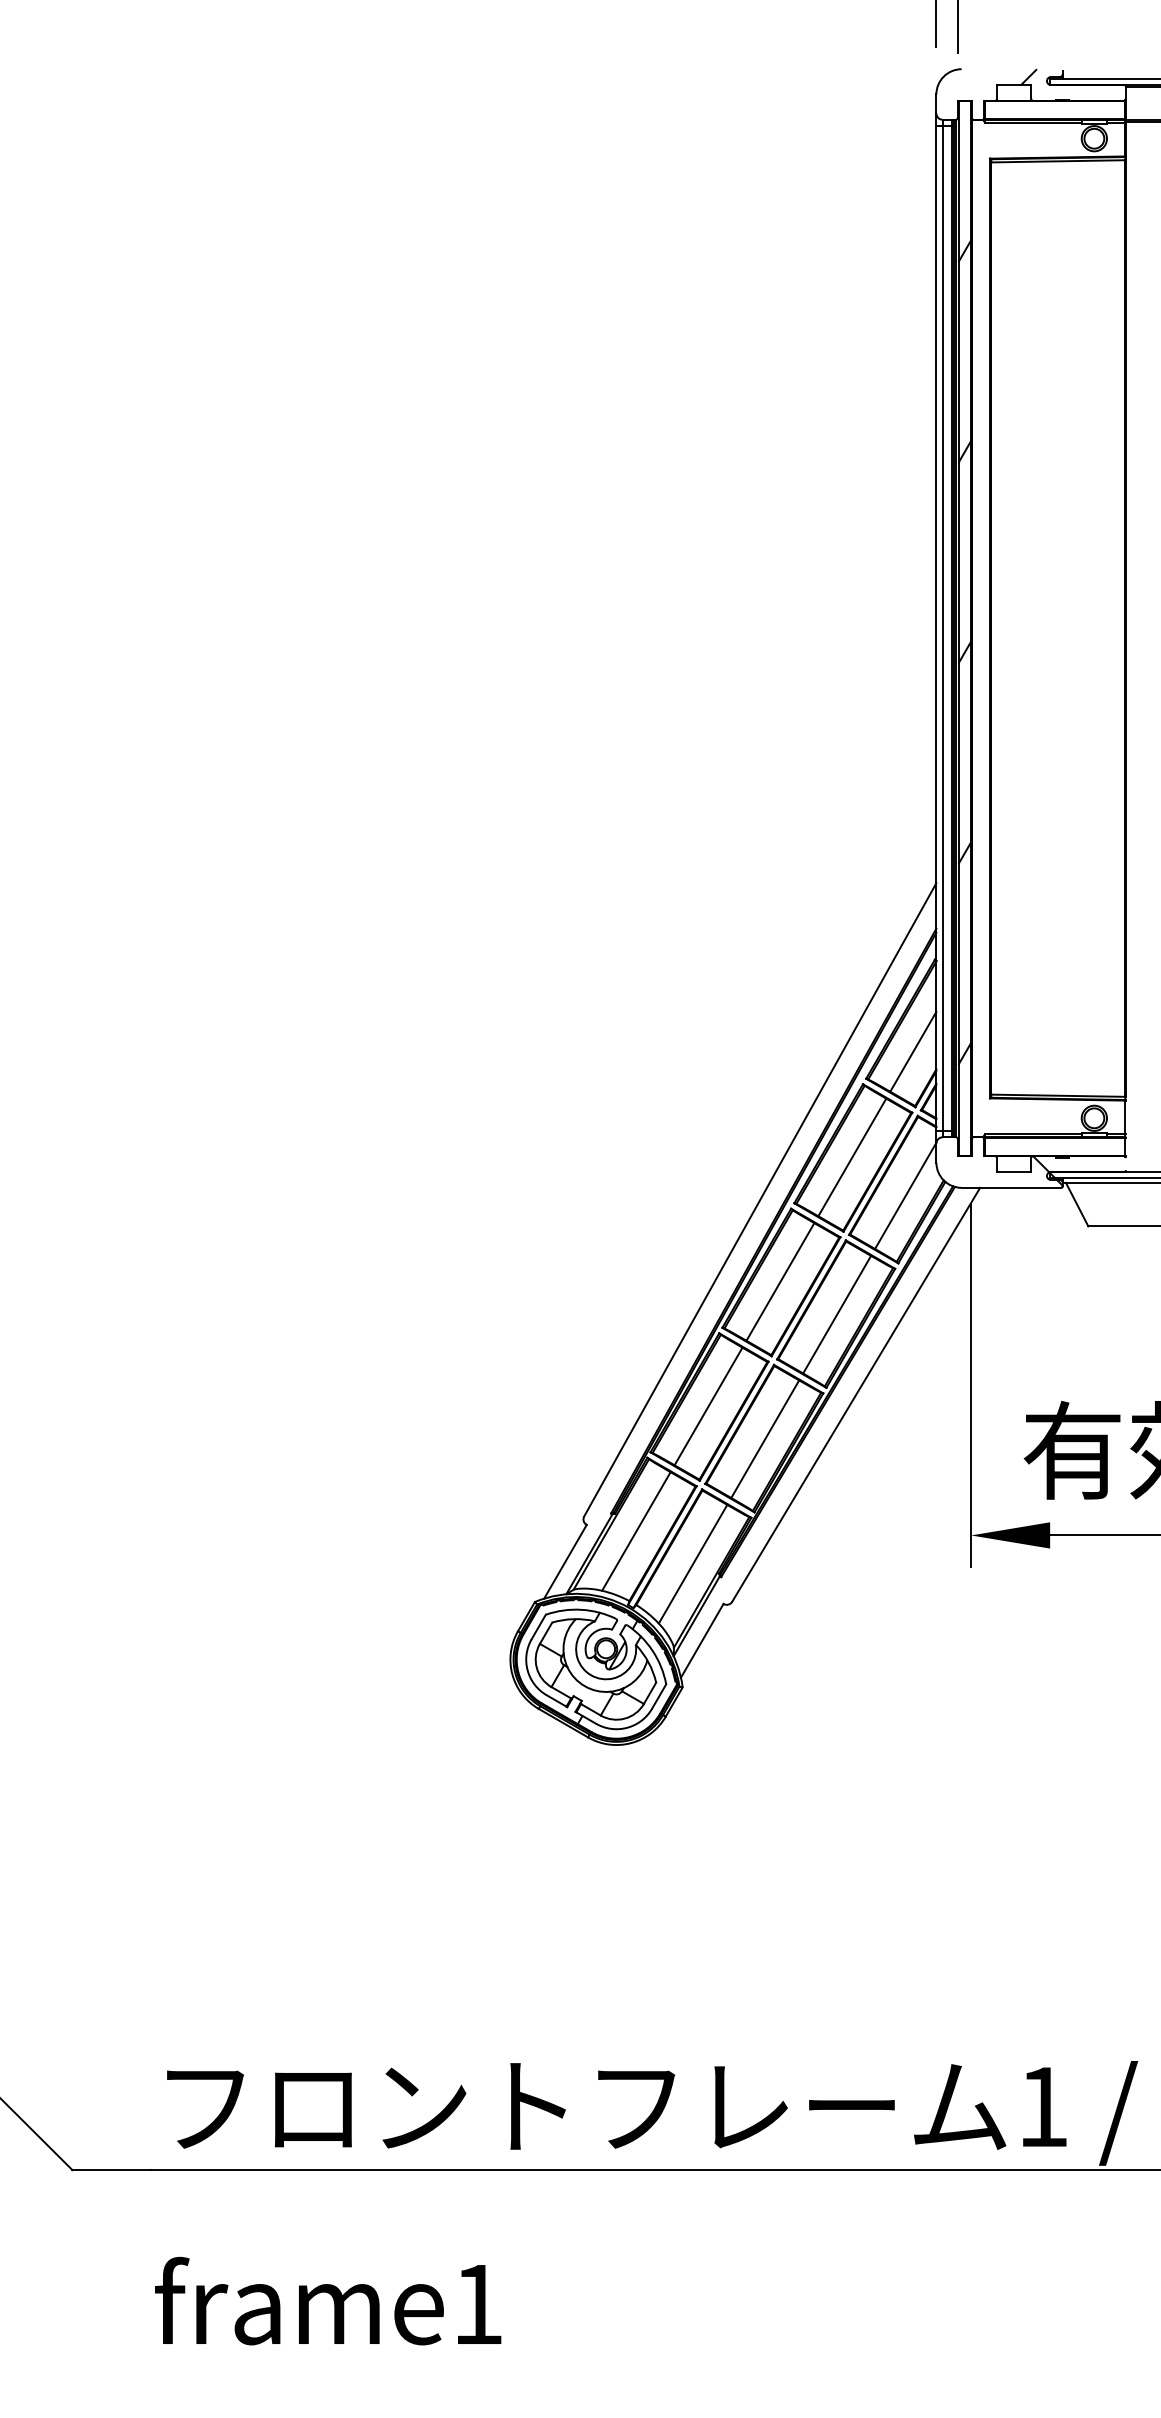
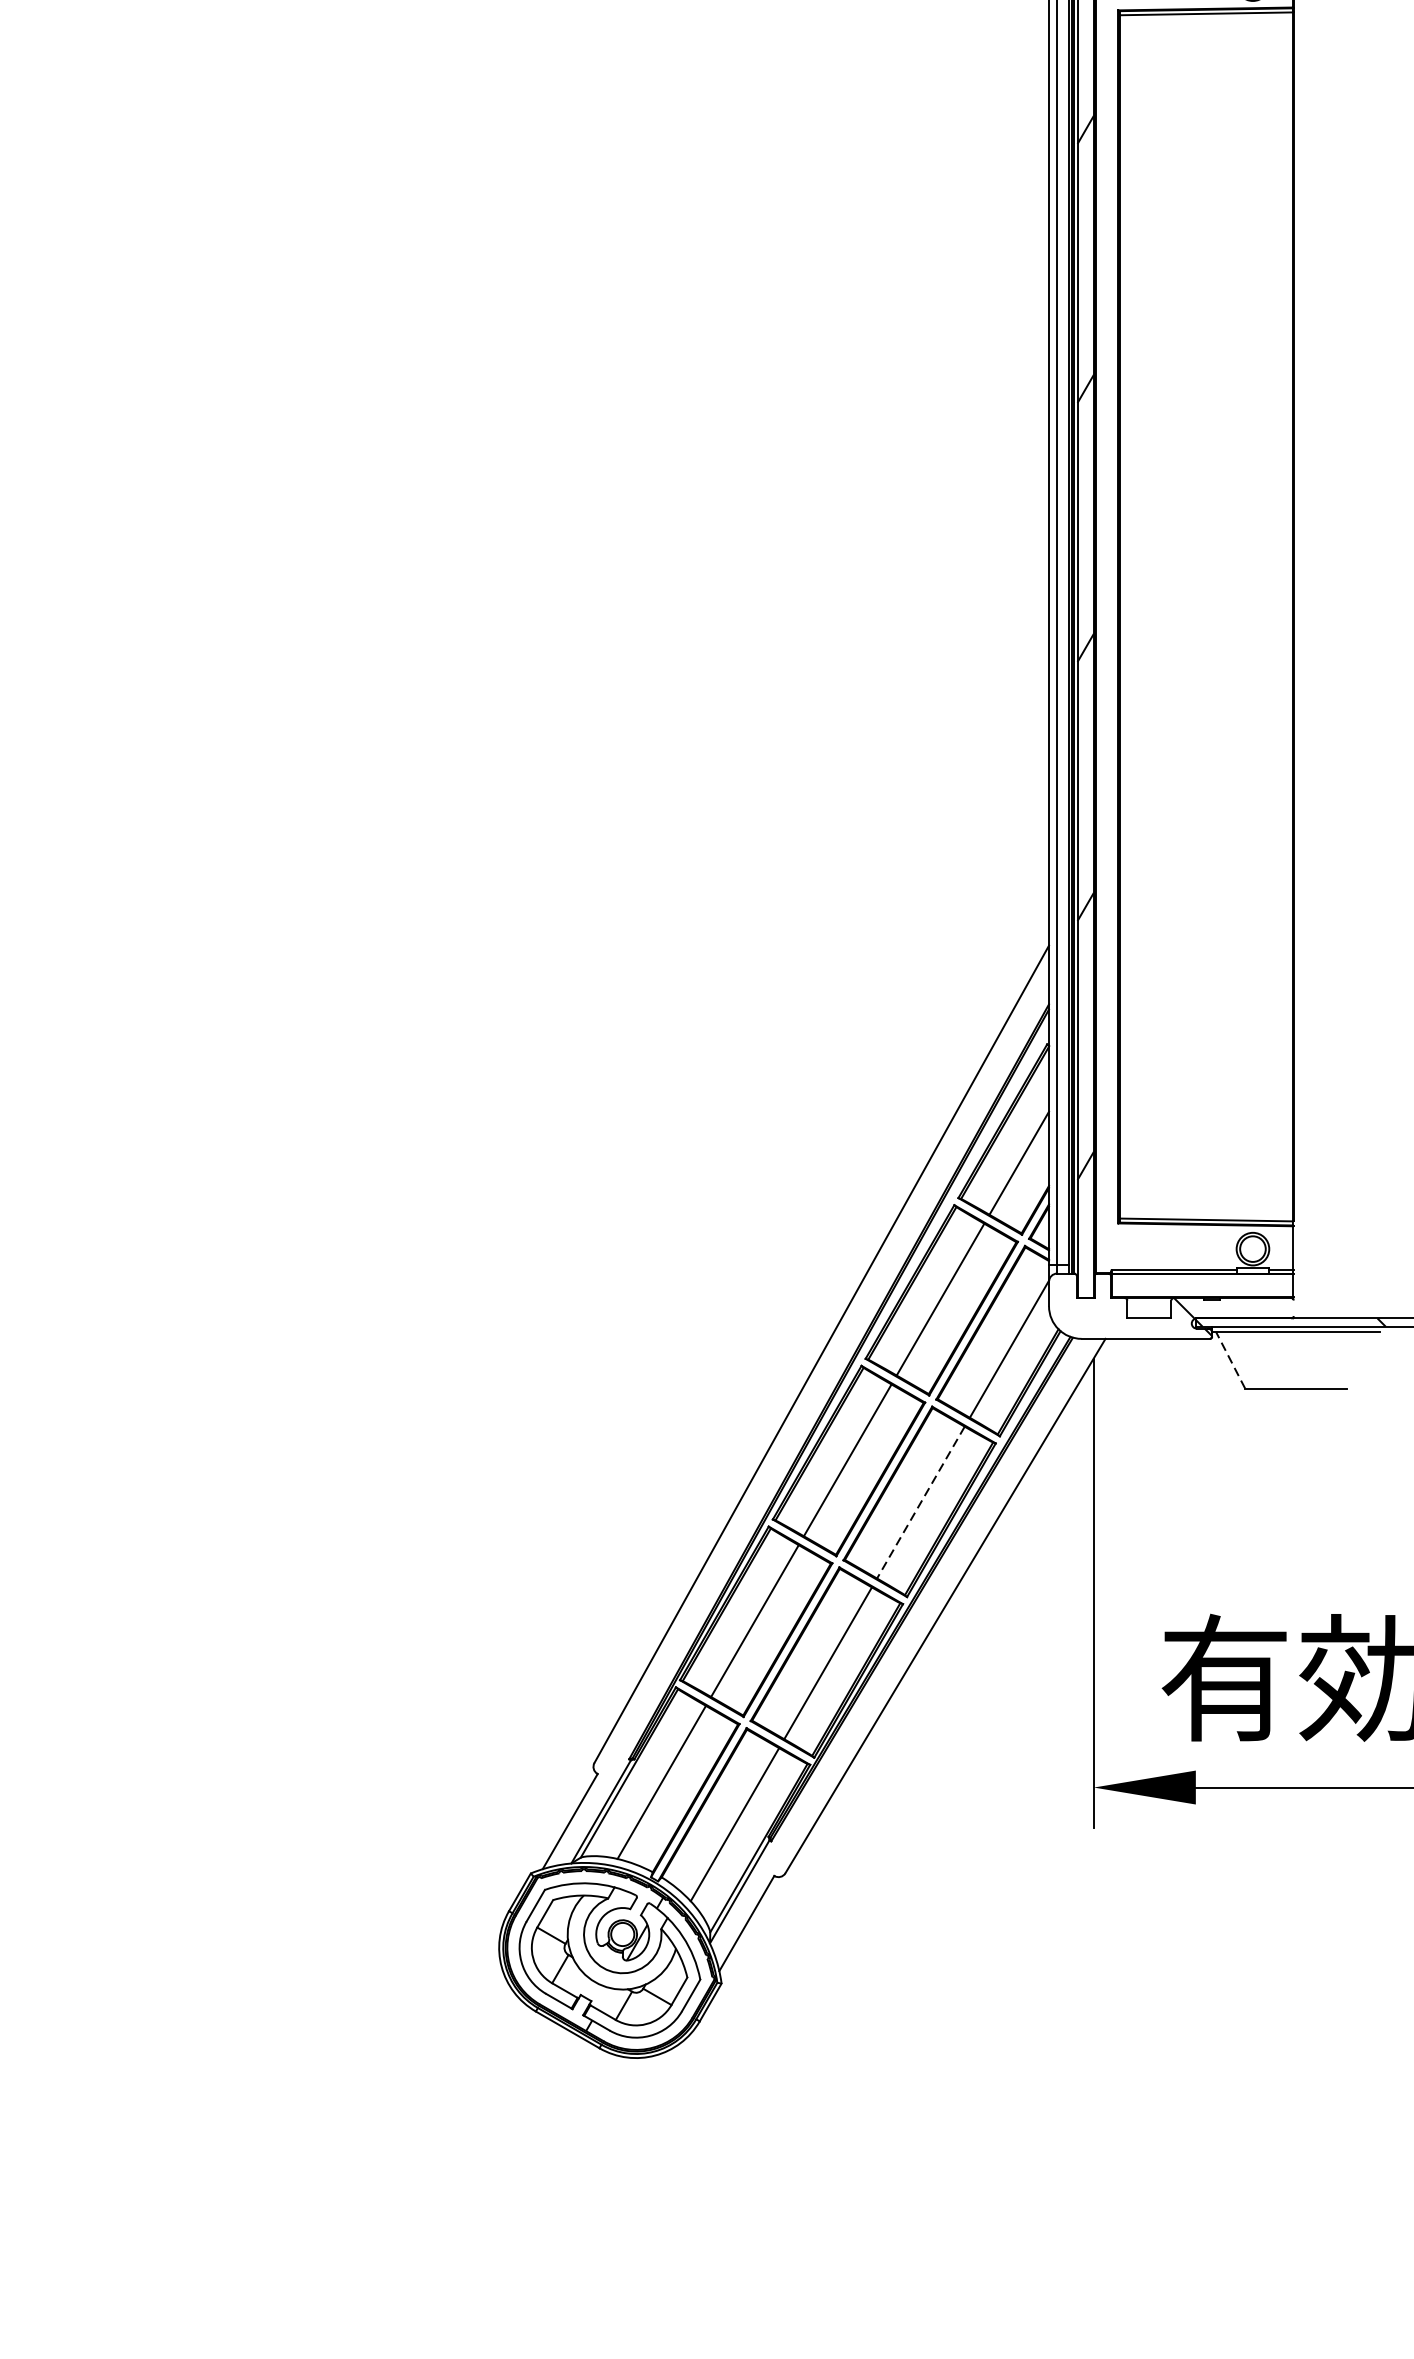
line: (1077, 1204) -> (1231, 1360), solid -> dashed
line: (837, 1314) -> (921, 1502), solid -> dashed

